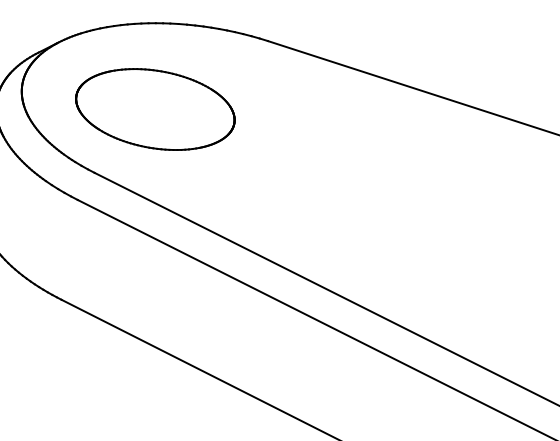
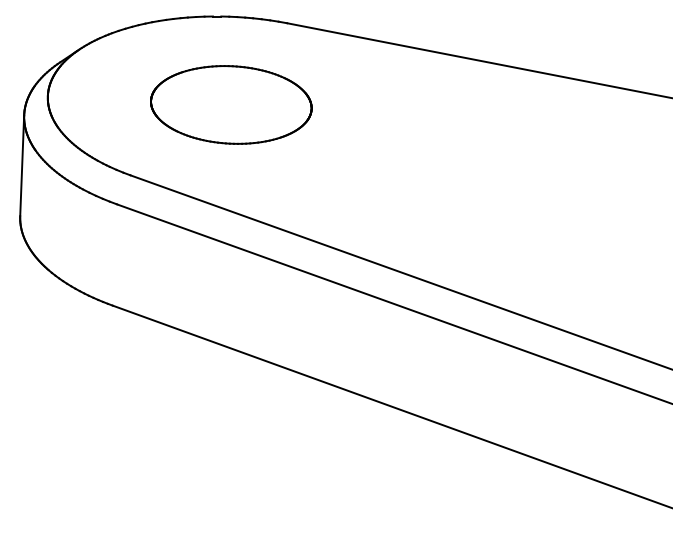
part: (155, 109) -> (231, 104), moved

